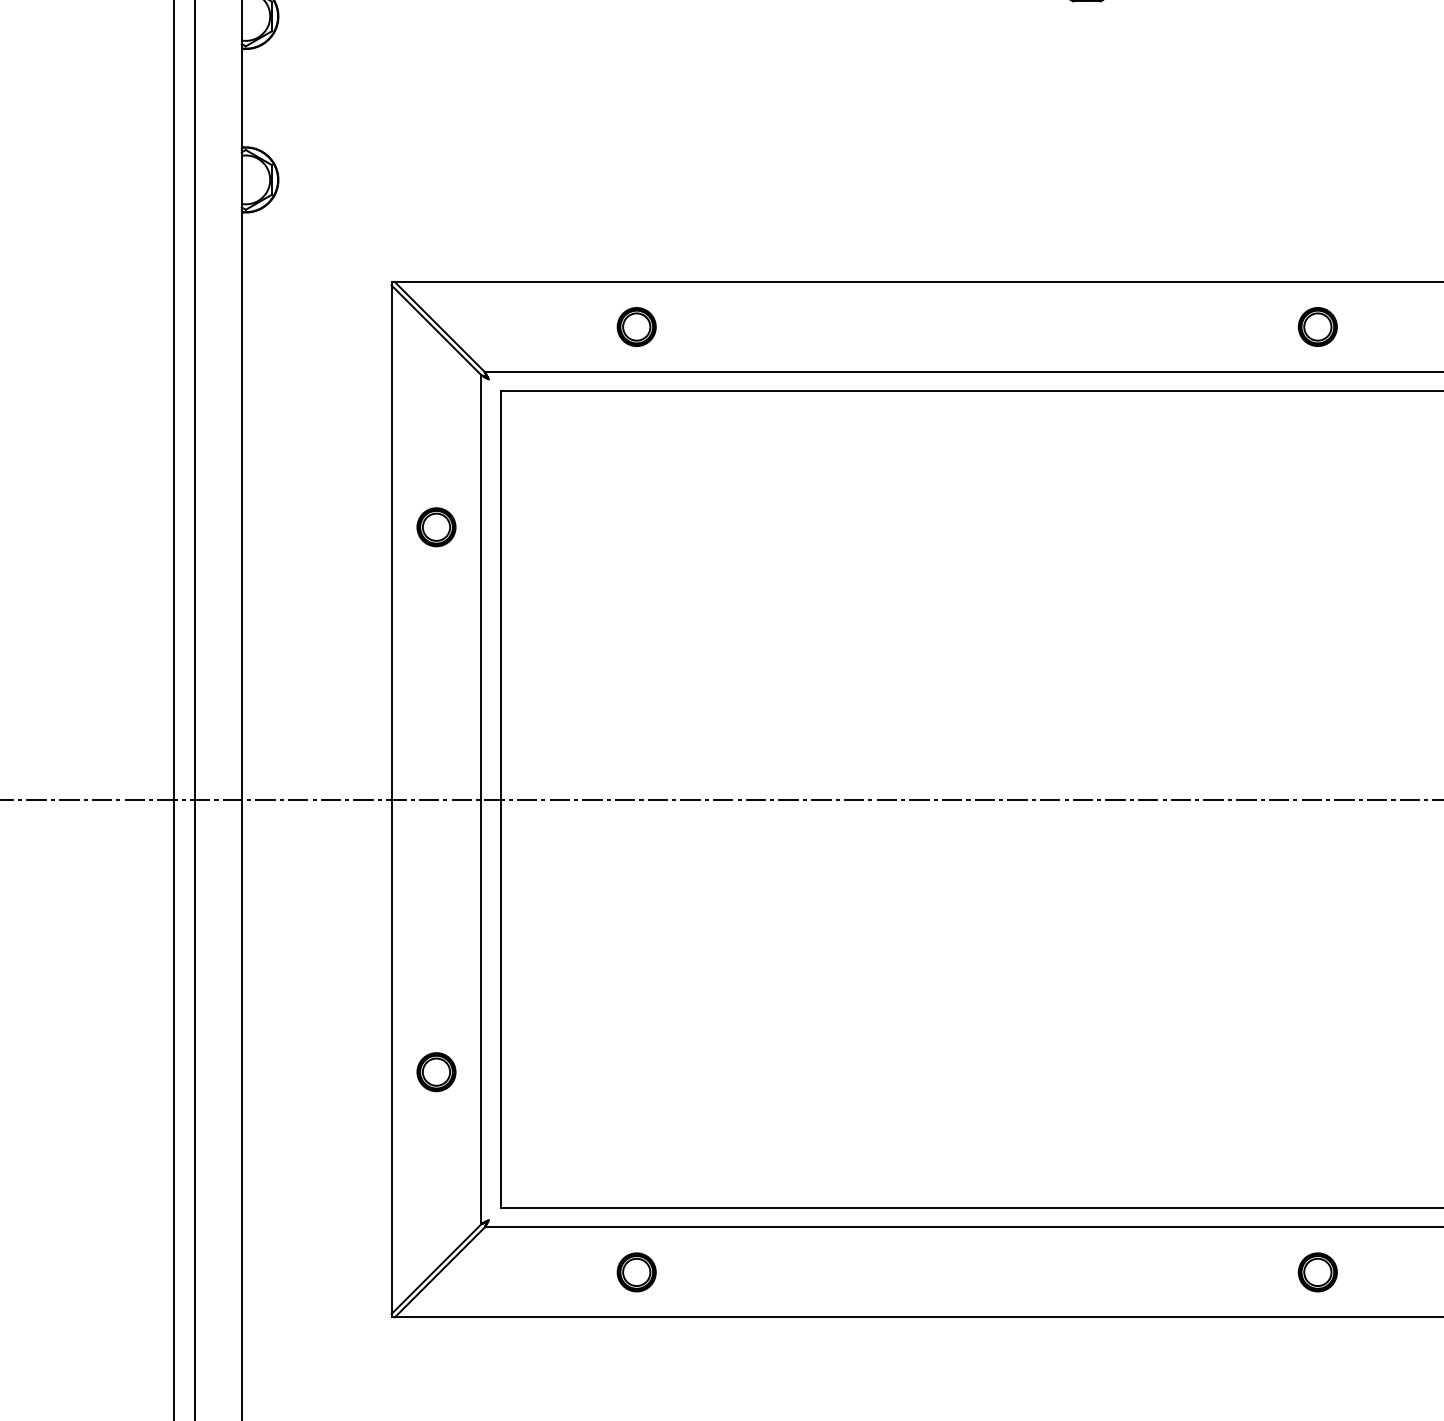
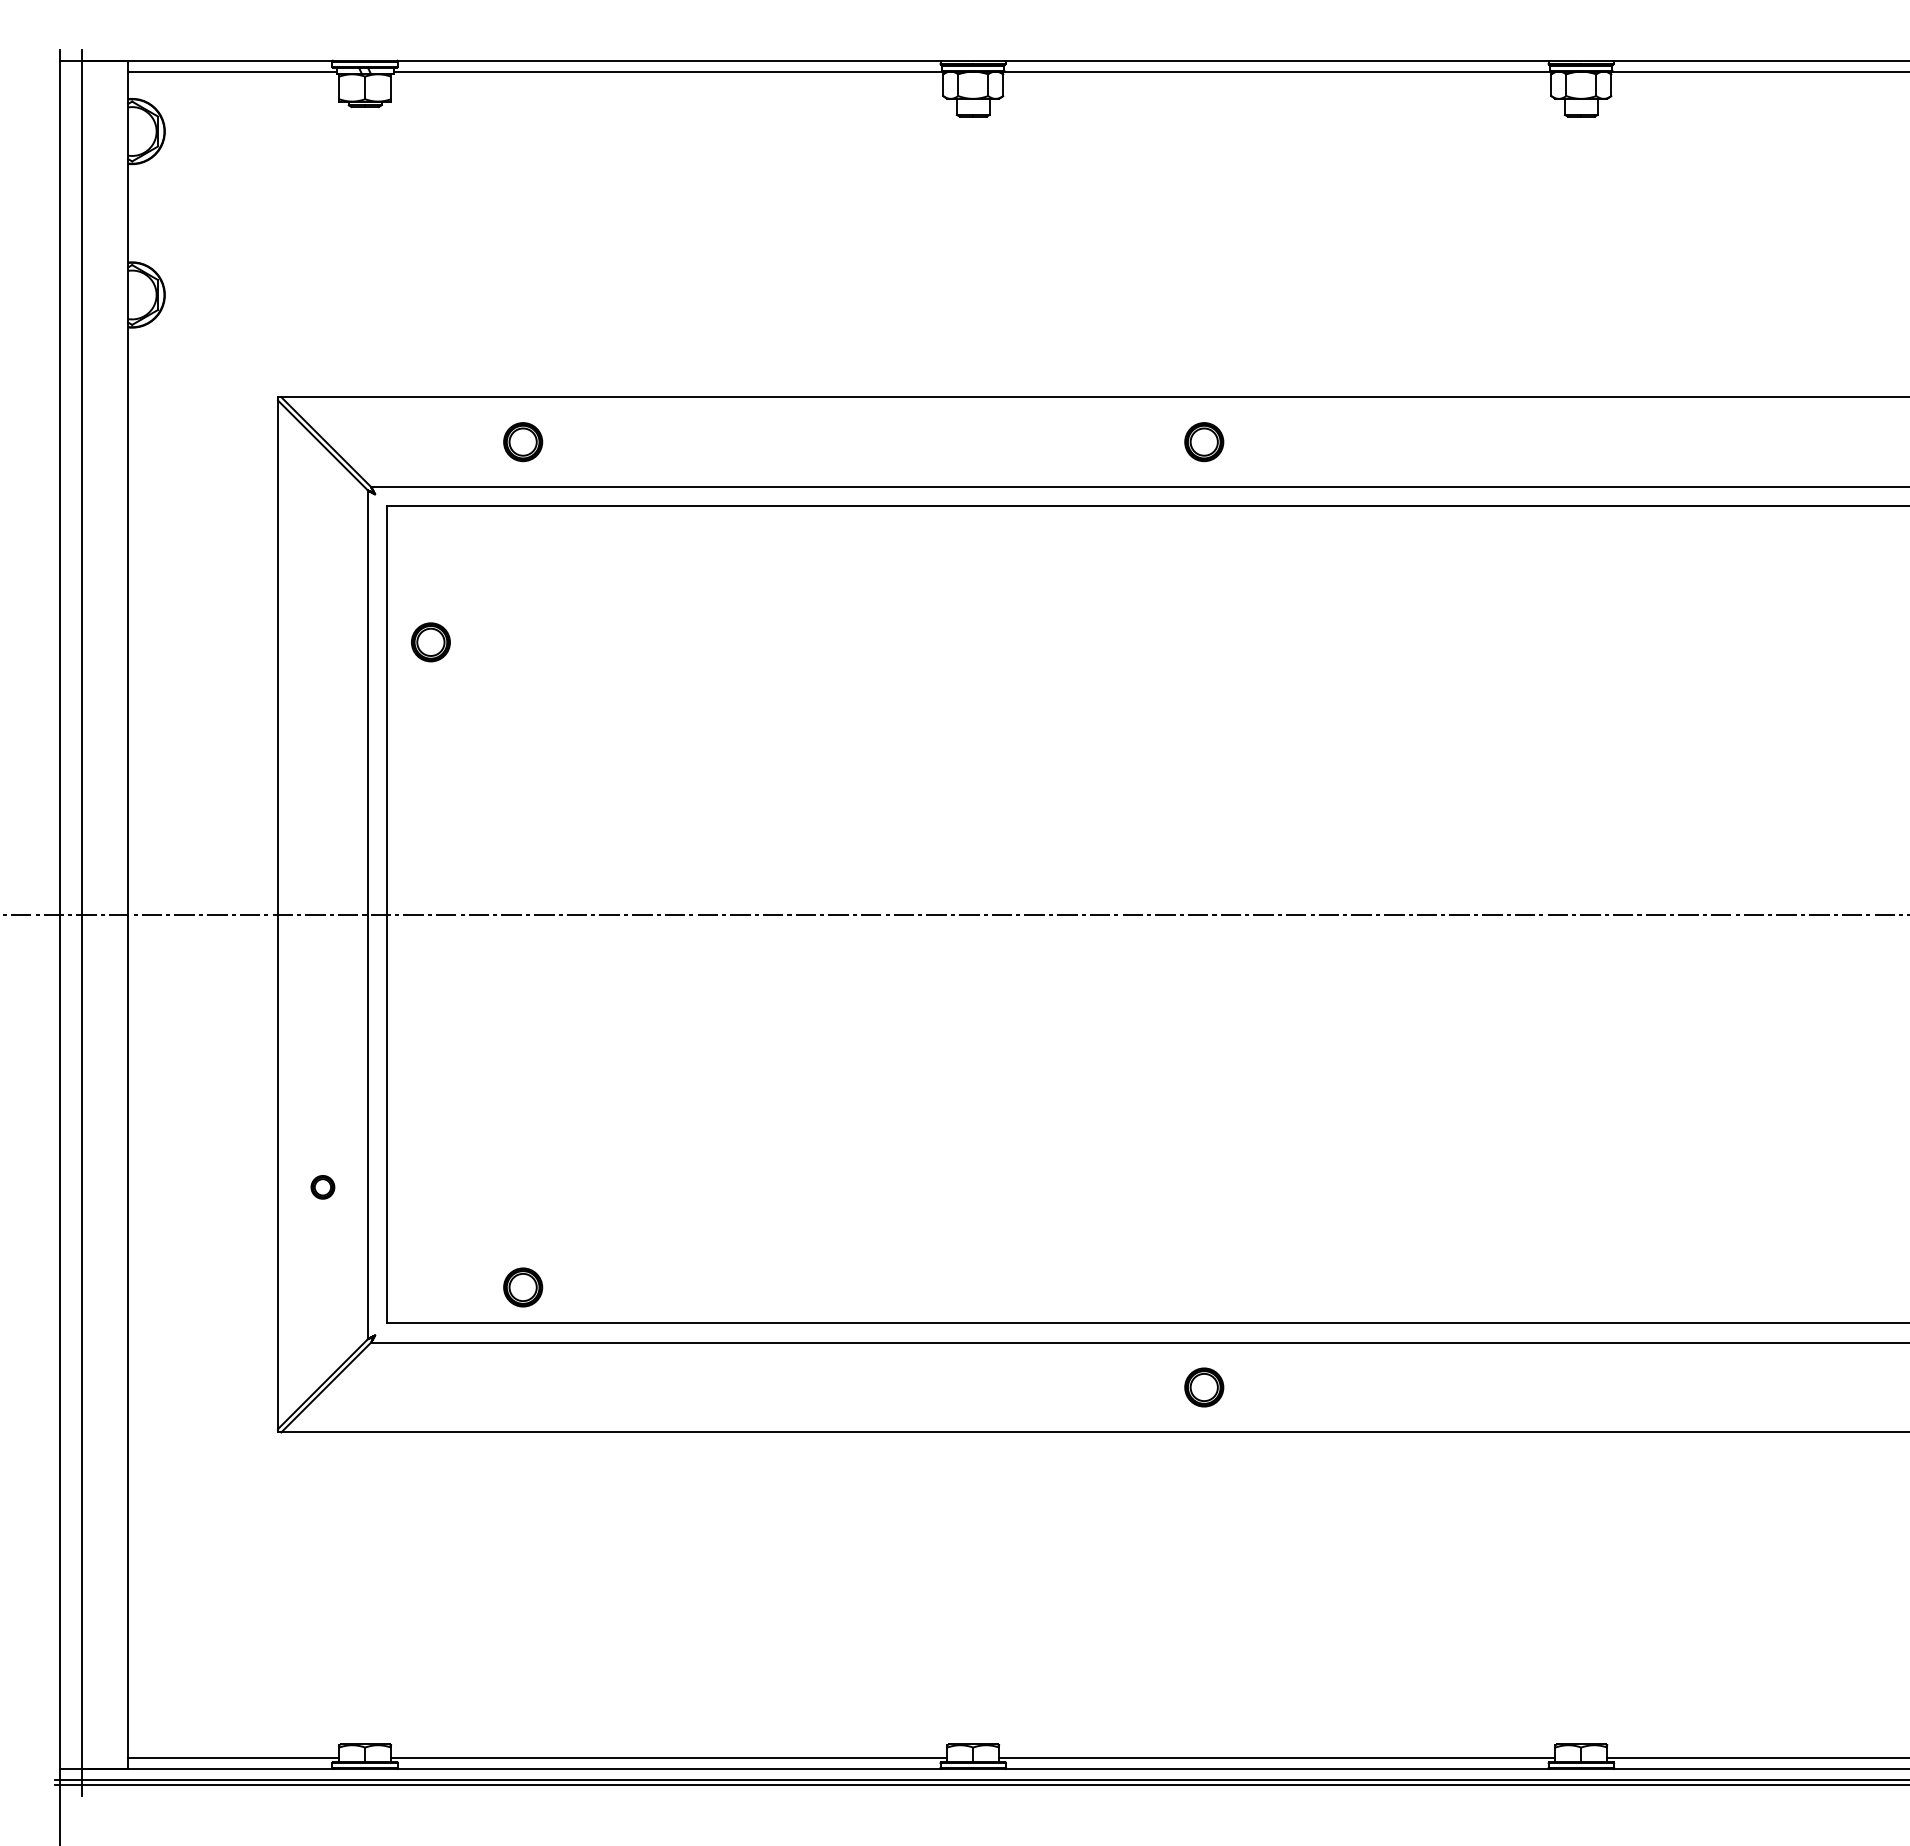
part: (436, 527) -> (430, 642), moved
part: (436, 1072) -> (322, 1187), size x0.6
part: (637, 1272) -> (523, 1287), moved

